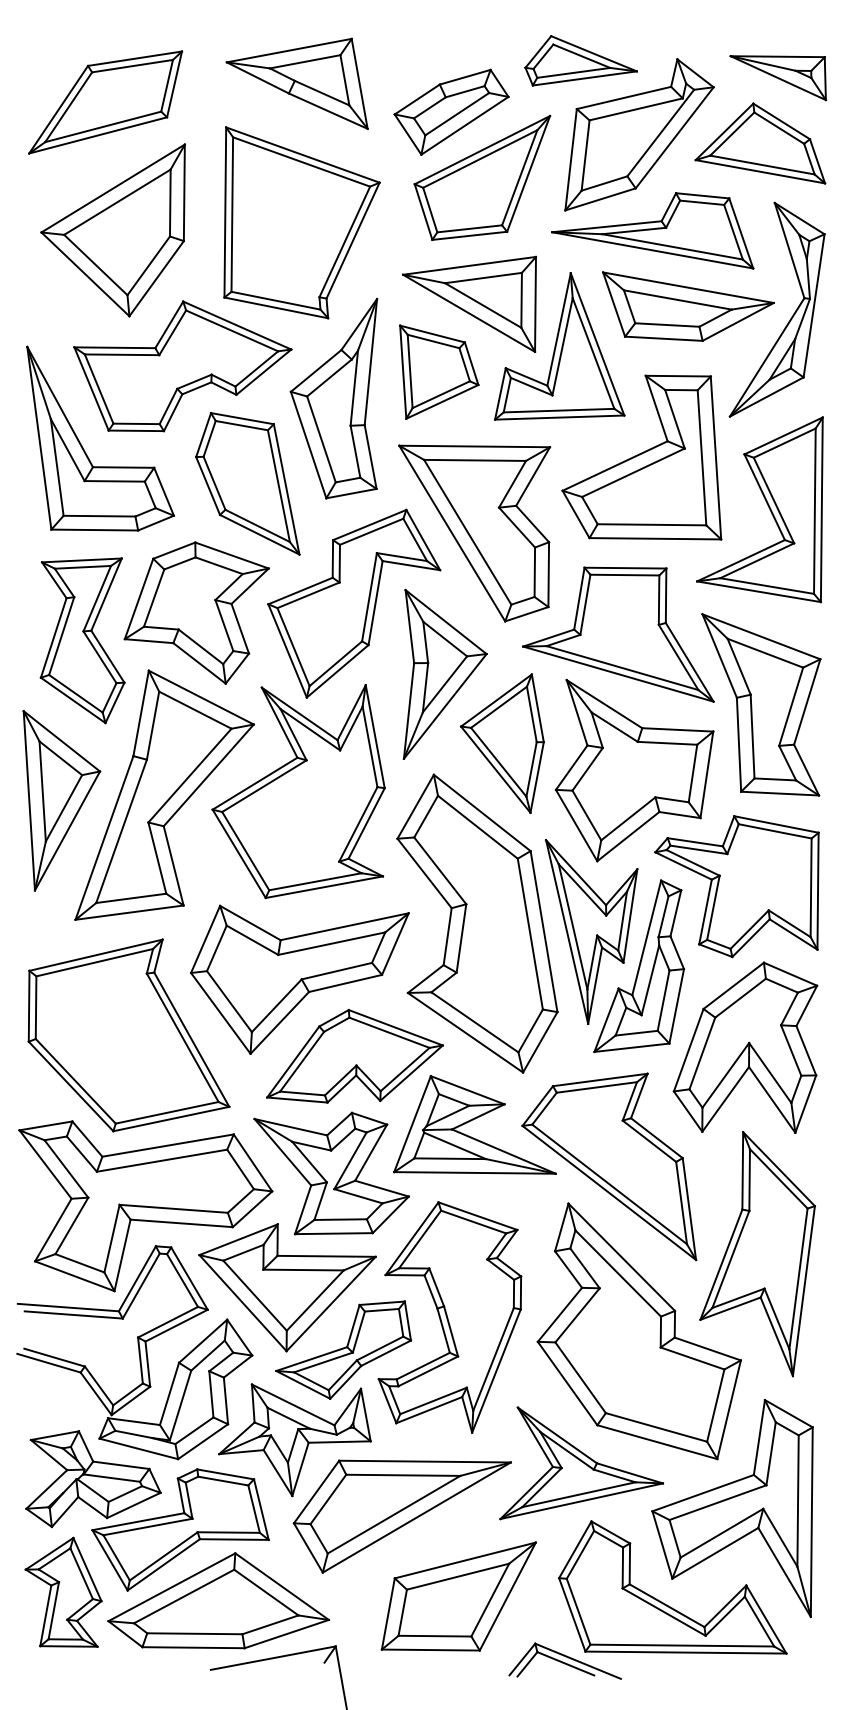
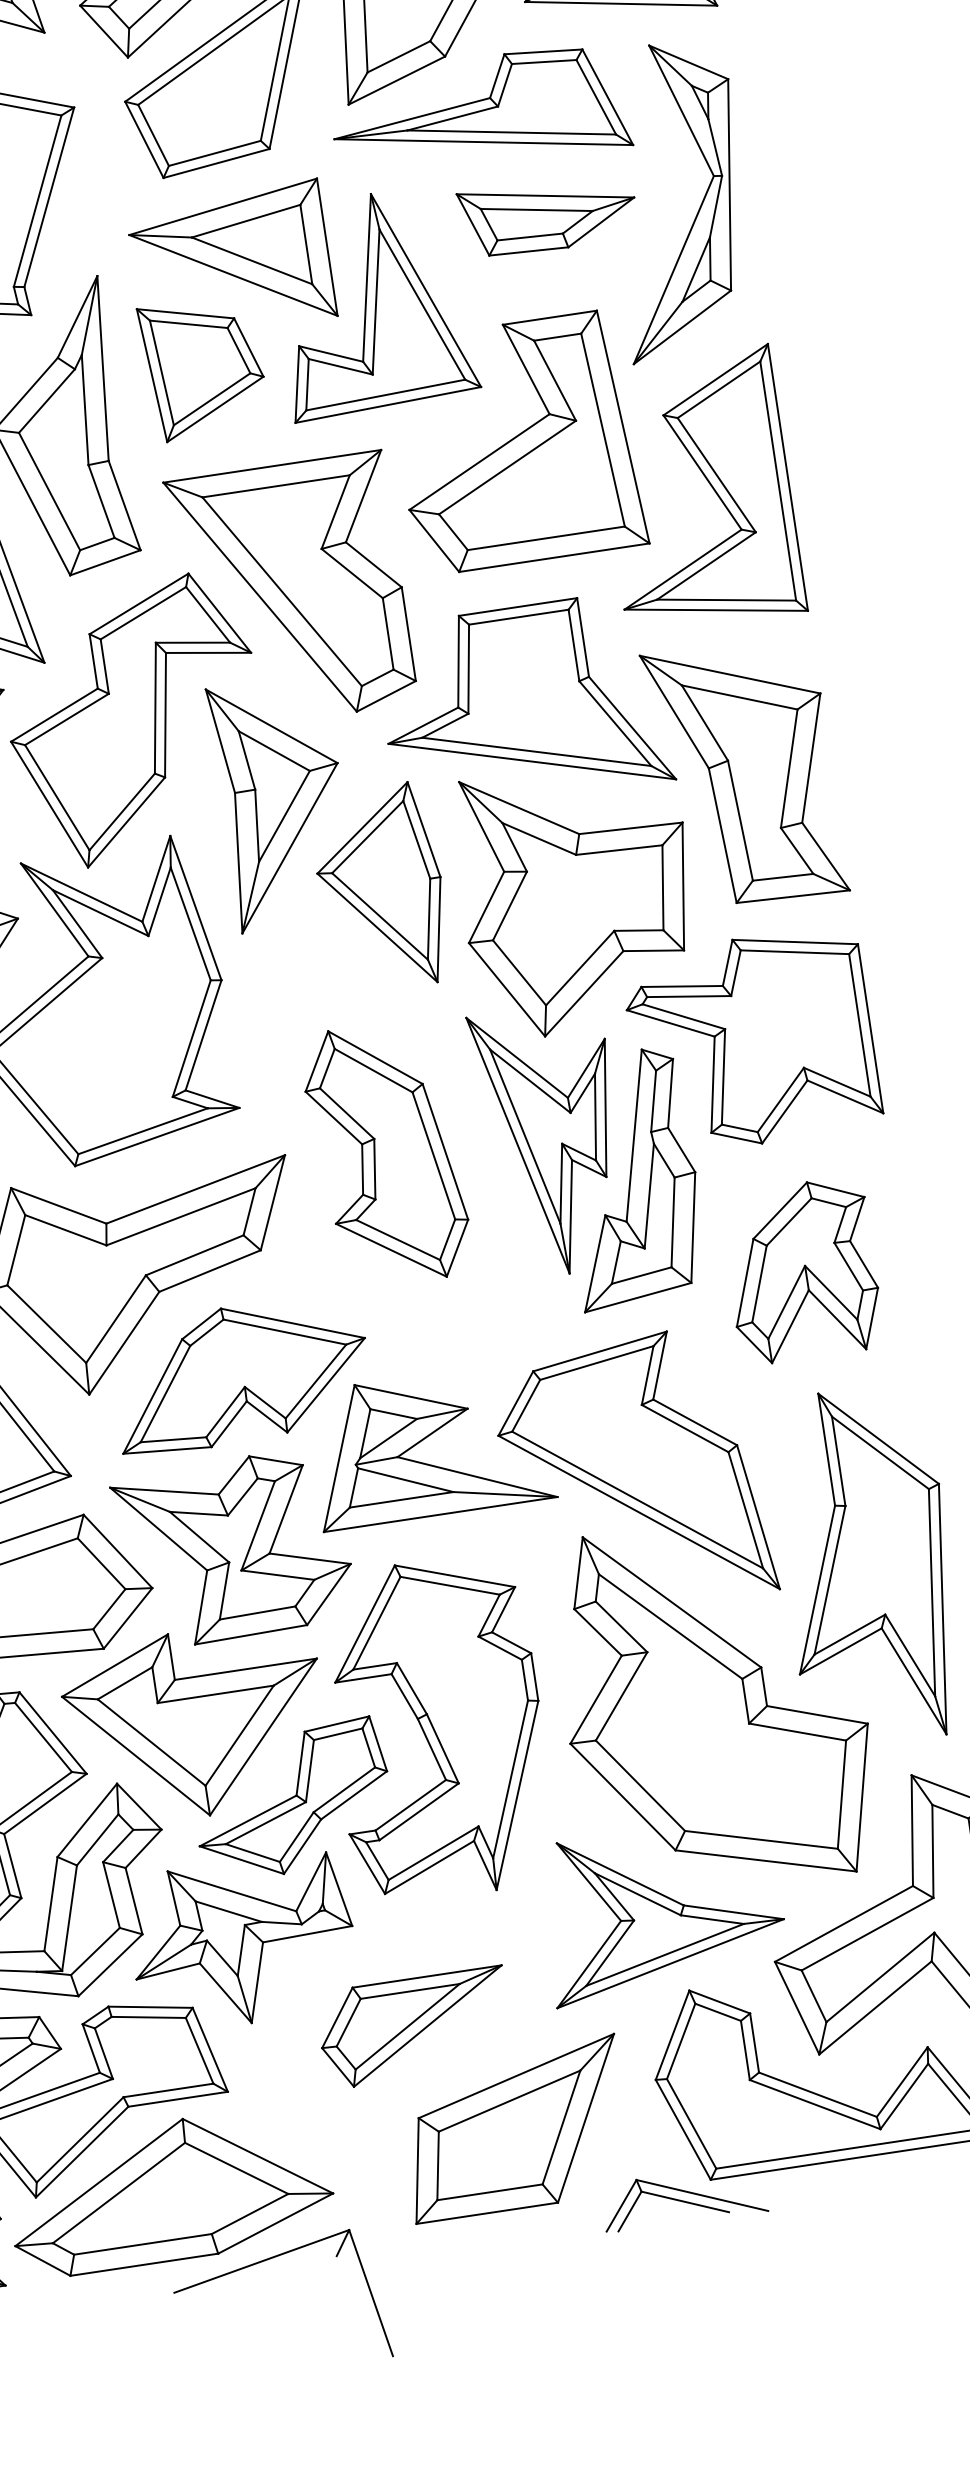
part: (688, 306) -> (548, 214), size x0.7
part: (477, 923) -> (386, 1154), size x0.6
part: (745, 1047) -> (802, 1271), size x0.7
part: (401, 1516) -> (414, 2027), size x0.6

